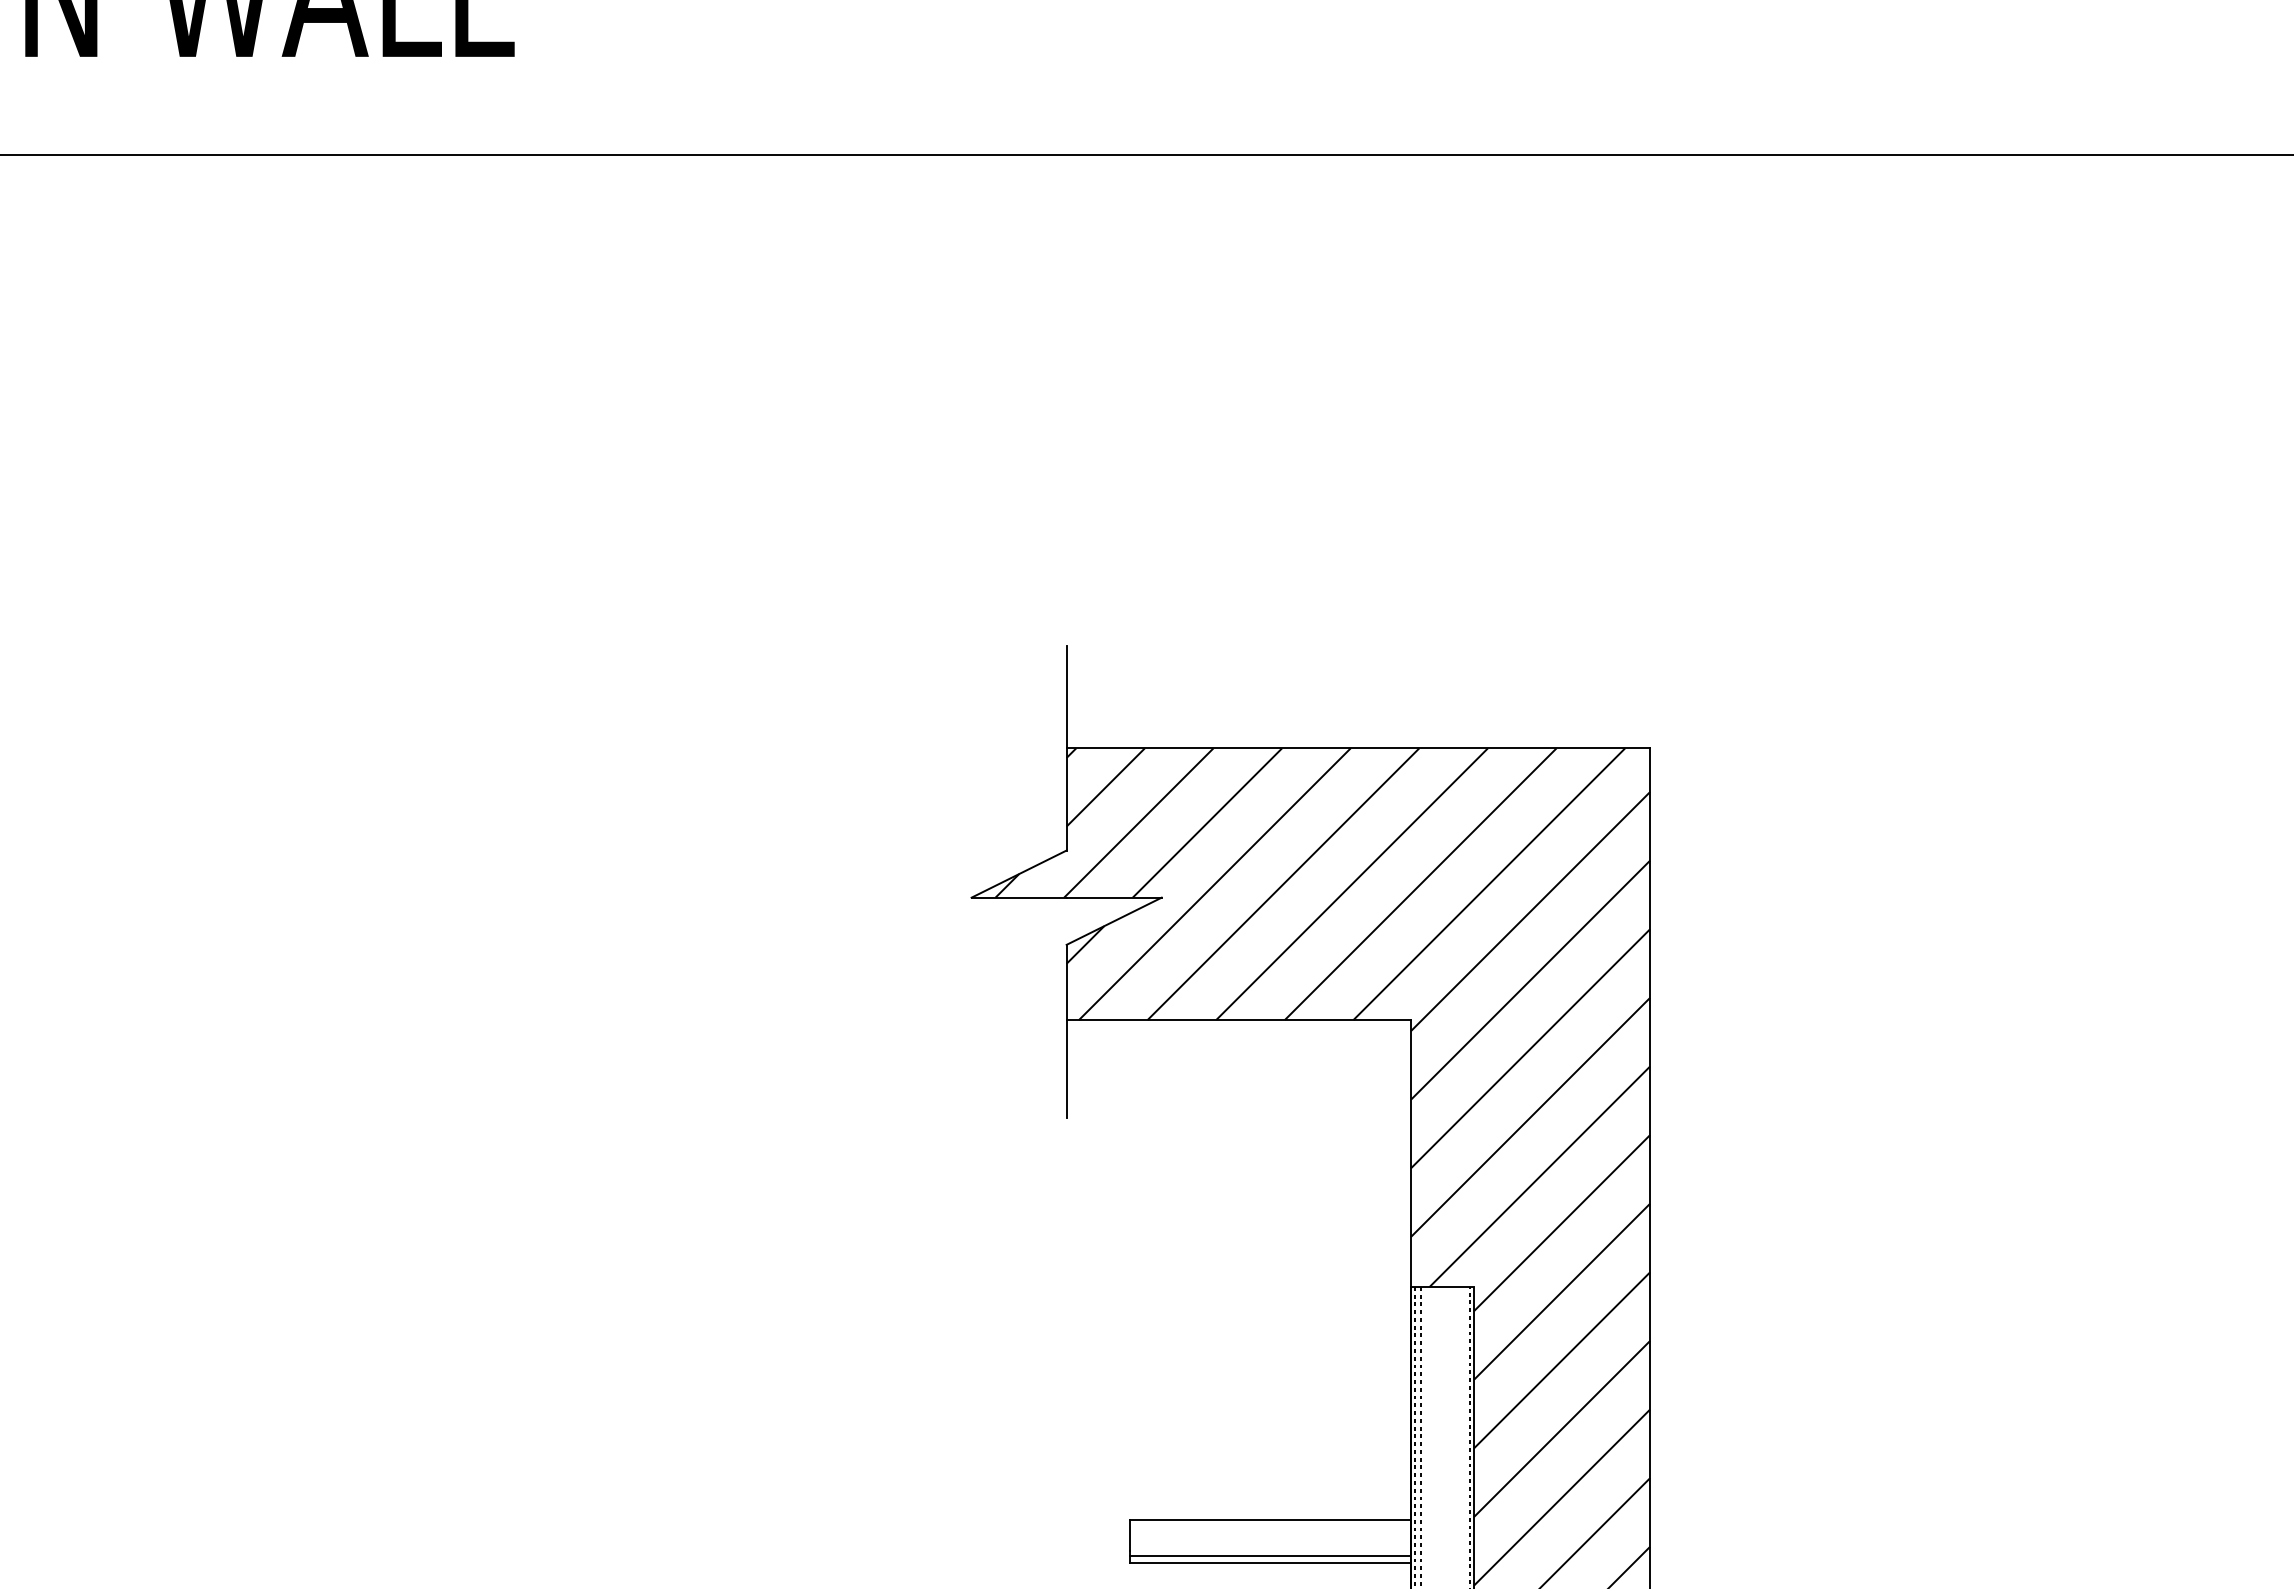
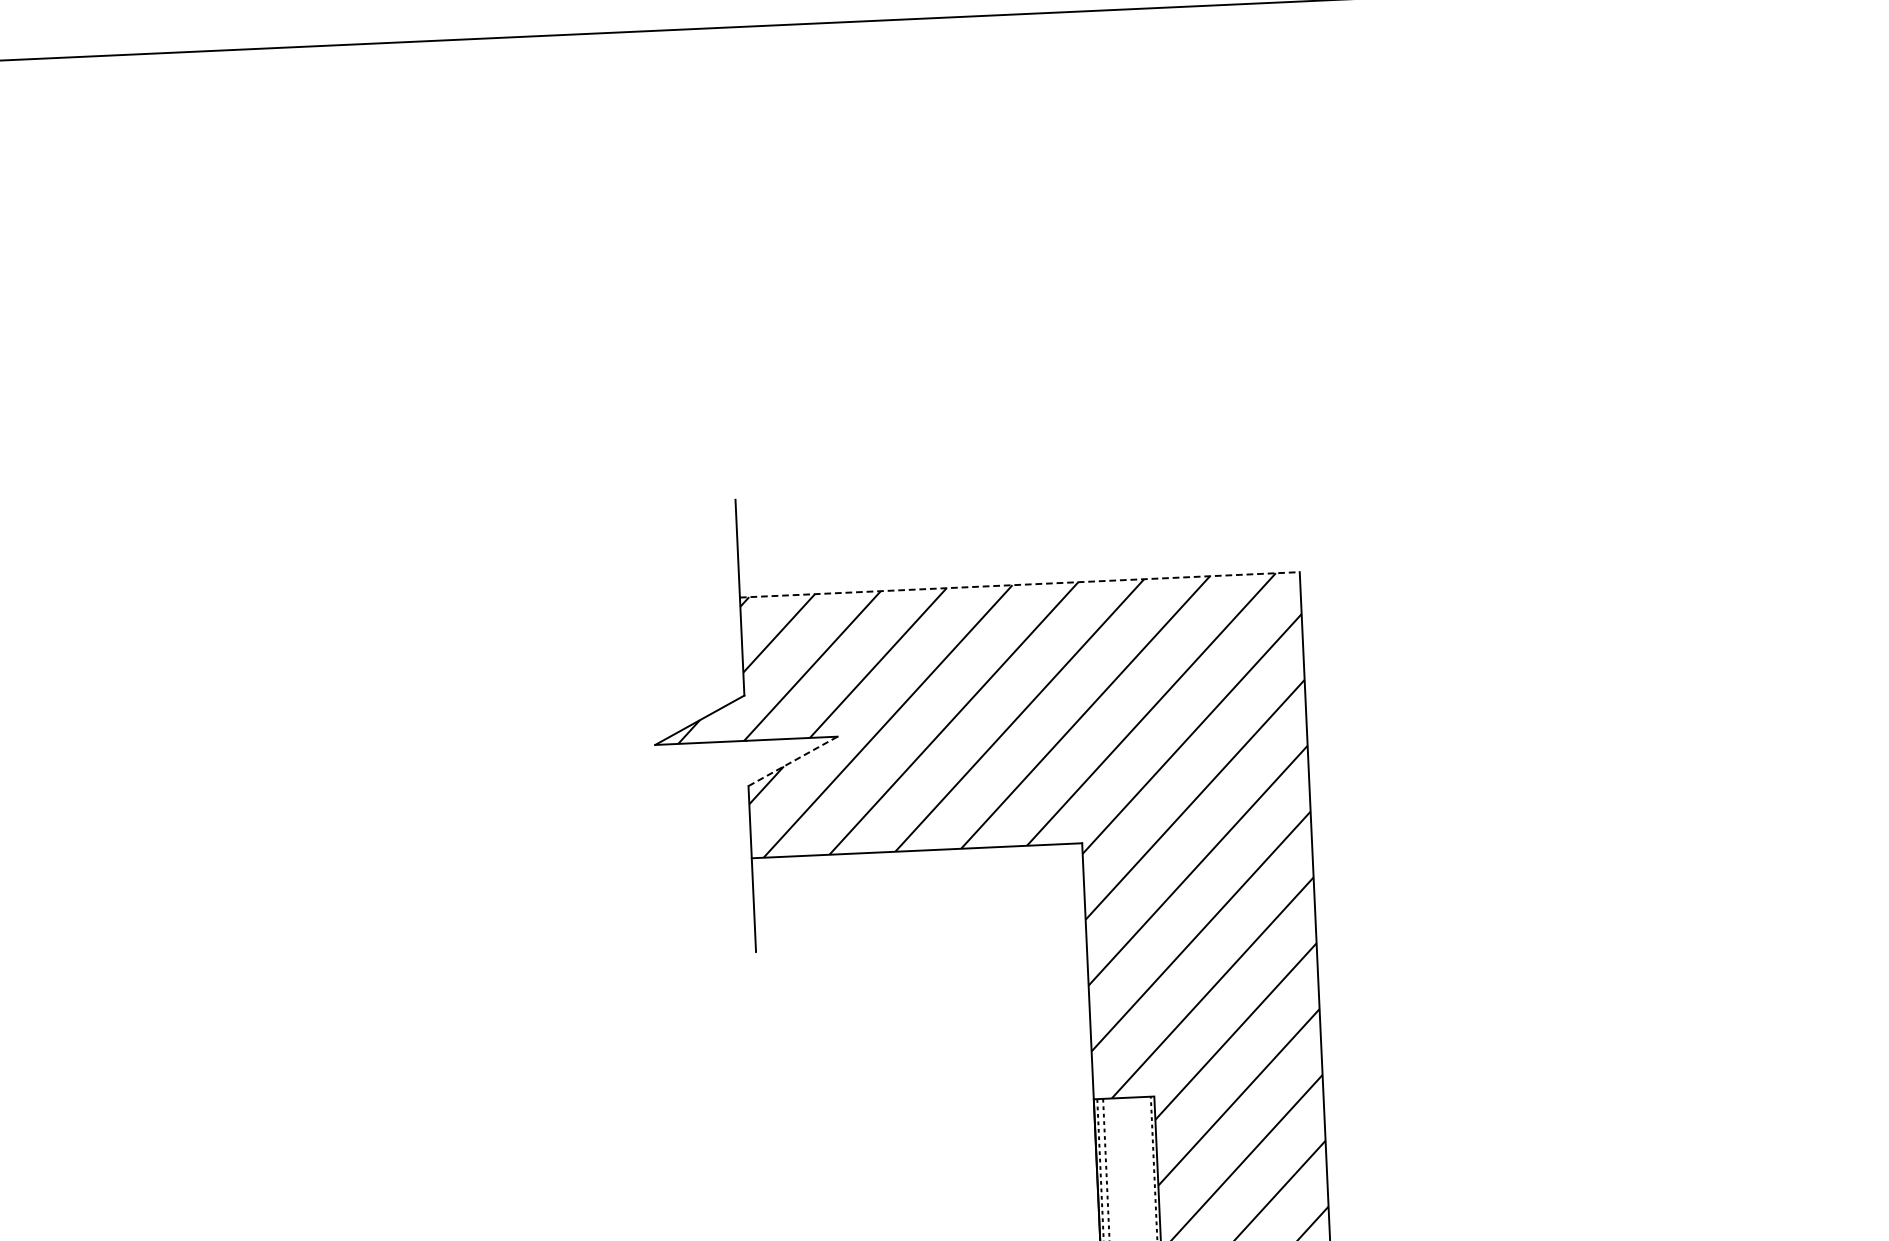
line: (1358, 748) -> (1019, 584), solid -> dashed
line: (1114, 921) -> (793, 761), solid -> dashed

